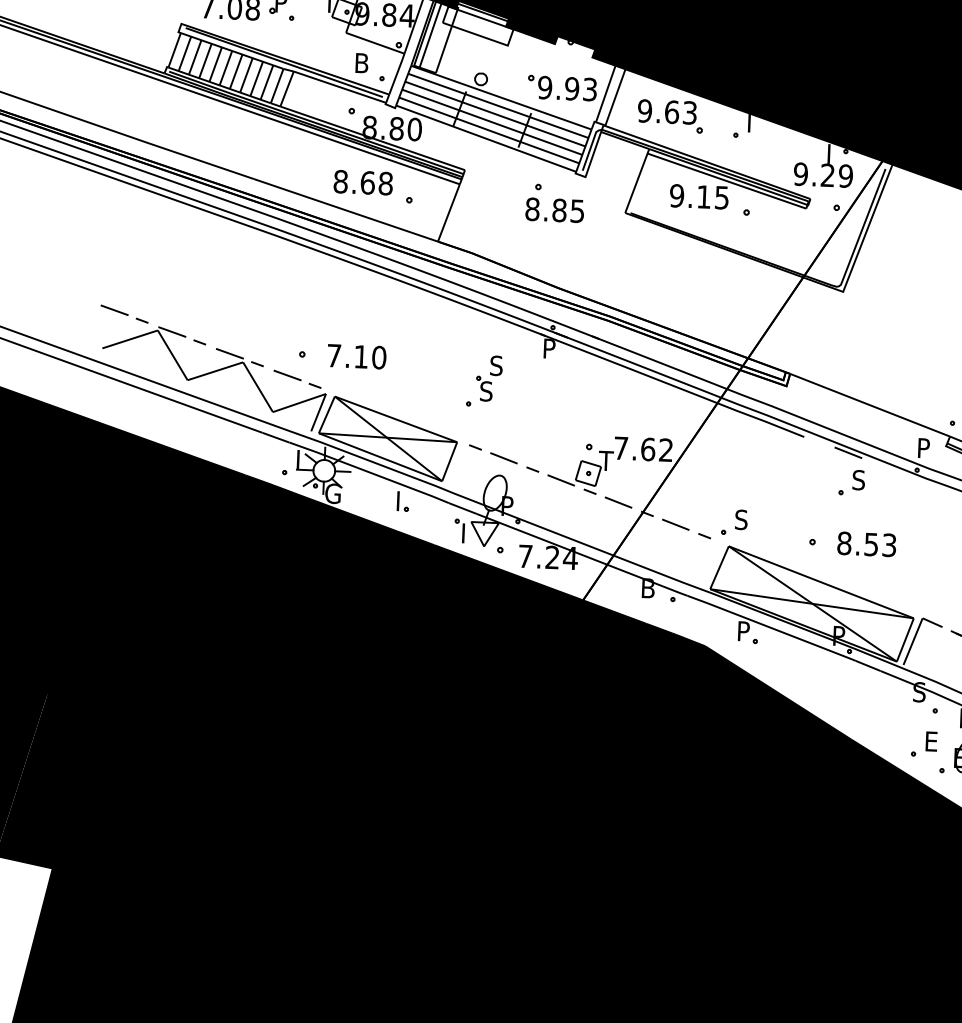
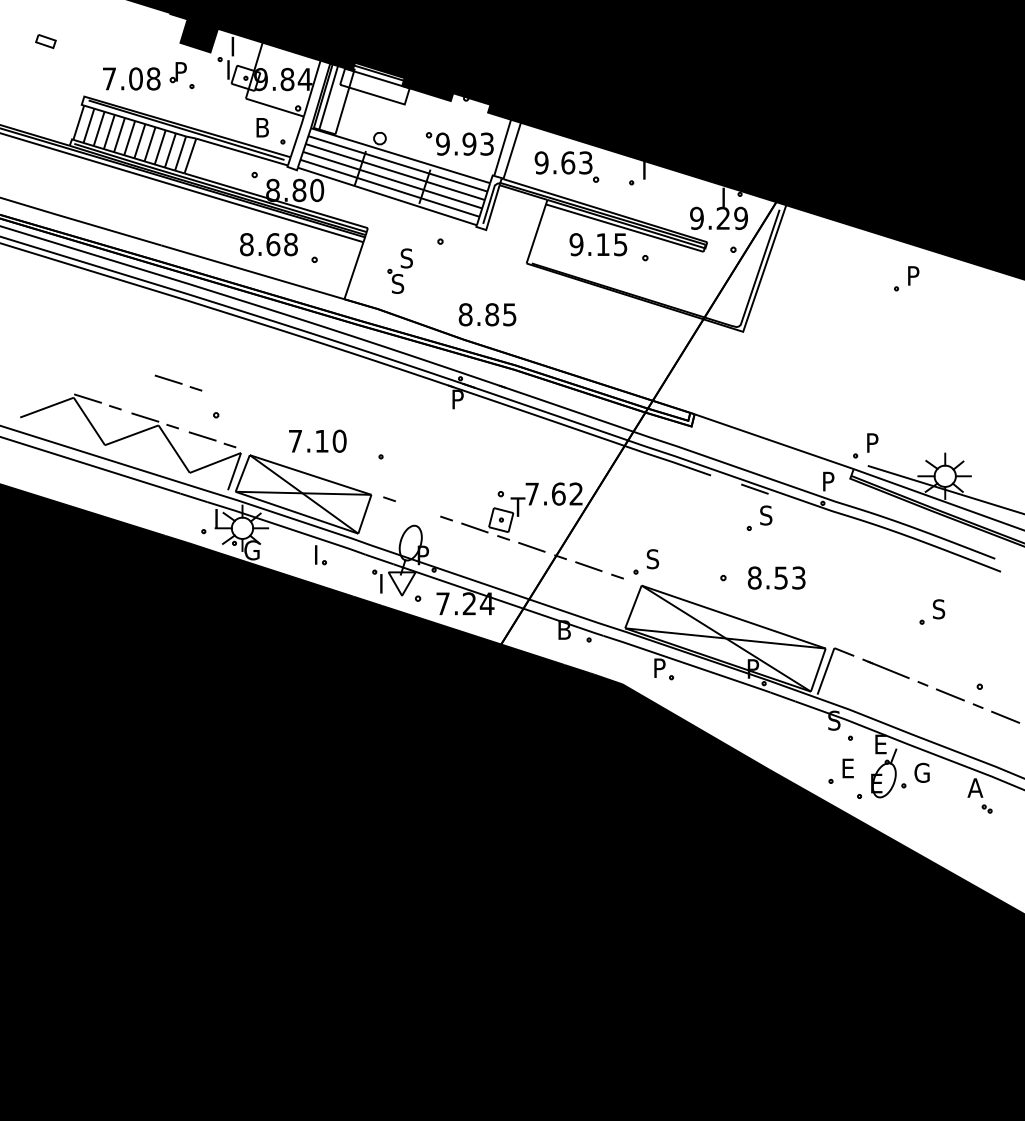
text: (554, 210) -> (487, 314), moved
part: (124, 313) -> (178, 382), moved
text: (356, 355) -> (317, 440), moved
part: (488, 377) -> (399, 270), moved
line: (503, 458) -> (417, 508), removed

